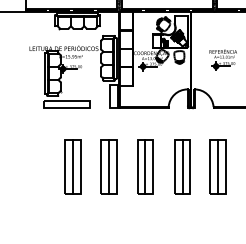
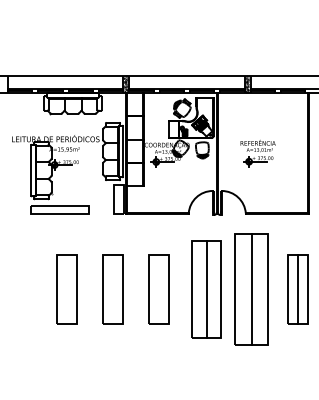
line: (72, 166) -> (66, 289), removed
line: (109, 166) -> (113, 289), removed
line: (145, 166) -> (159, 289), removed
part: (181, 166) -> (205, 289), size x1.4
part: (218, 166) -> (251, 289), size x1.6

